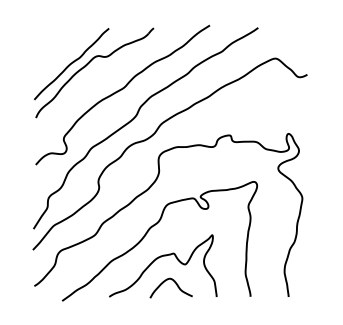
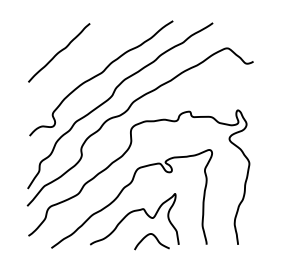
part: (87, 65) -> (72, 54), removed
curve: (175, 284) -> (155, 238), moved

